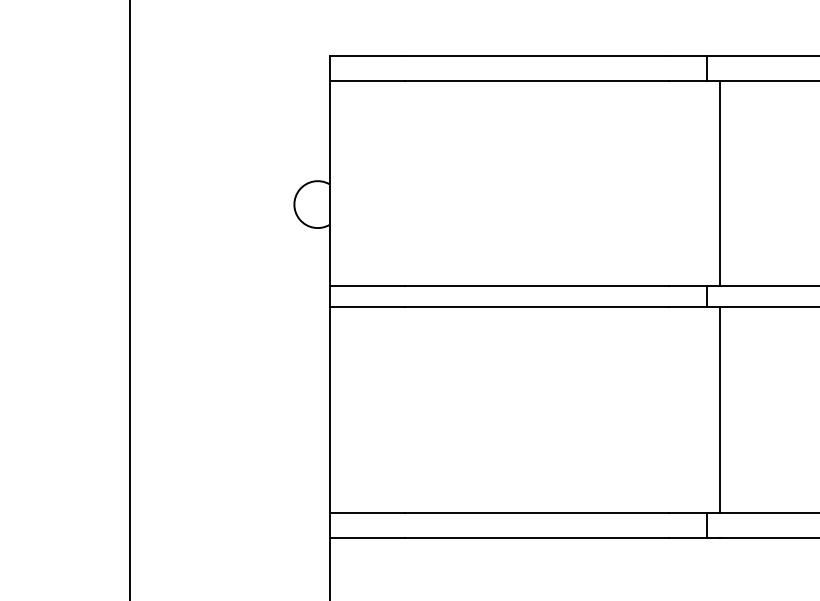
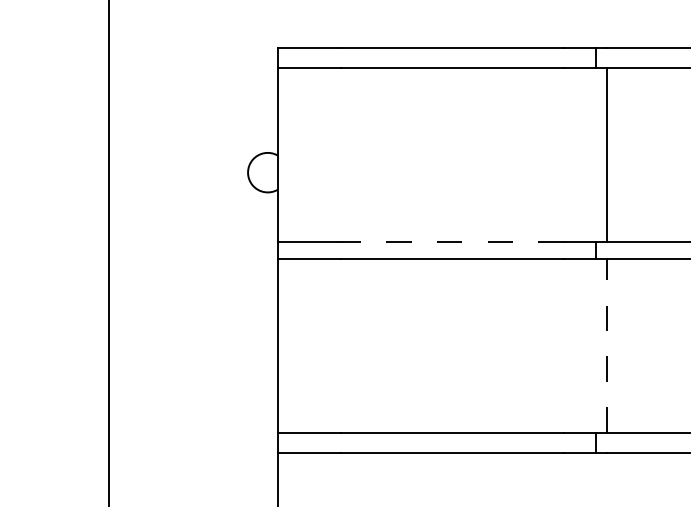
line: (535, 286) -> (451, 241), solid -> dashed
line: (720, 409) -> (607, 345), solid -> dashed

